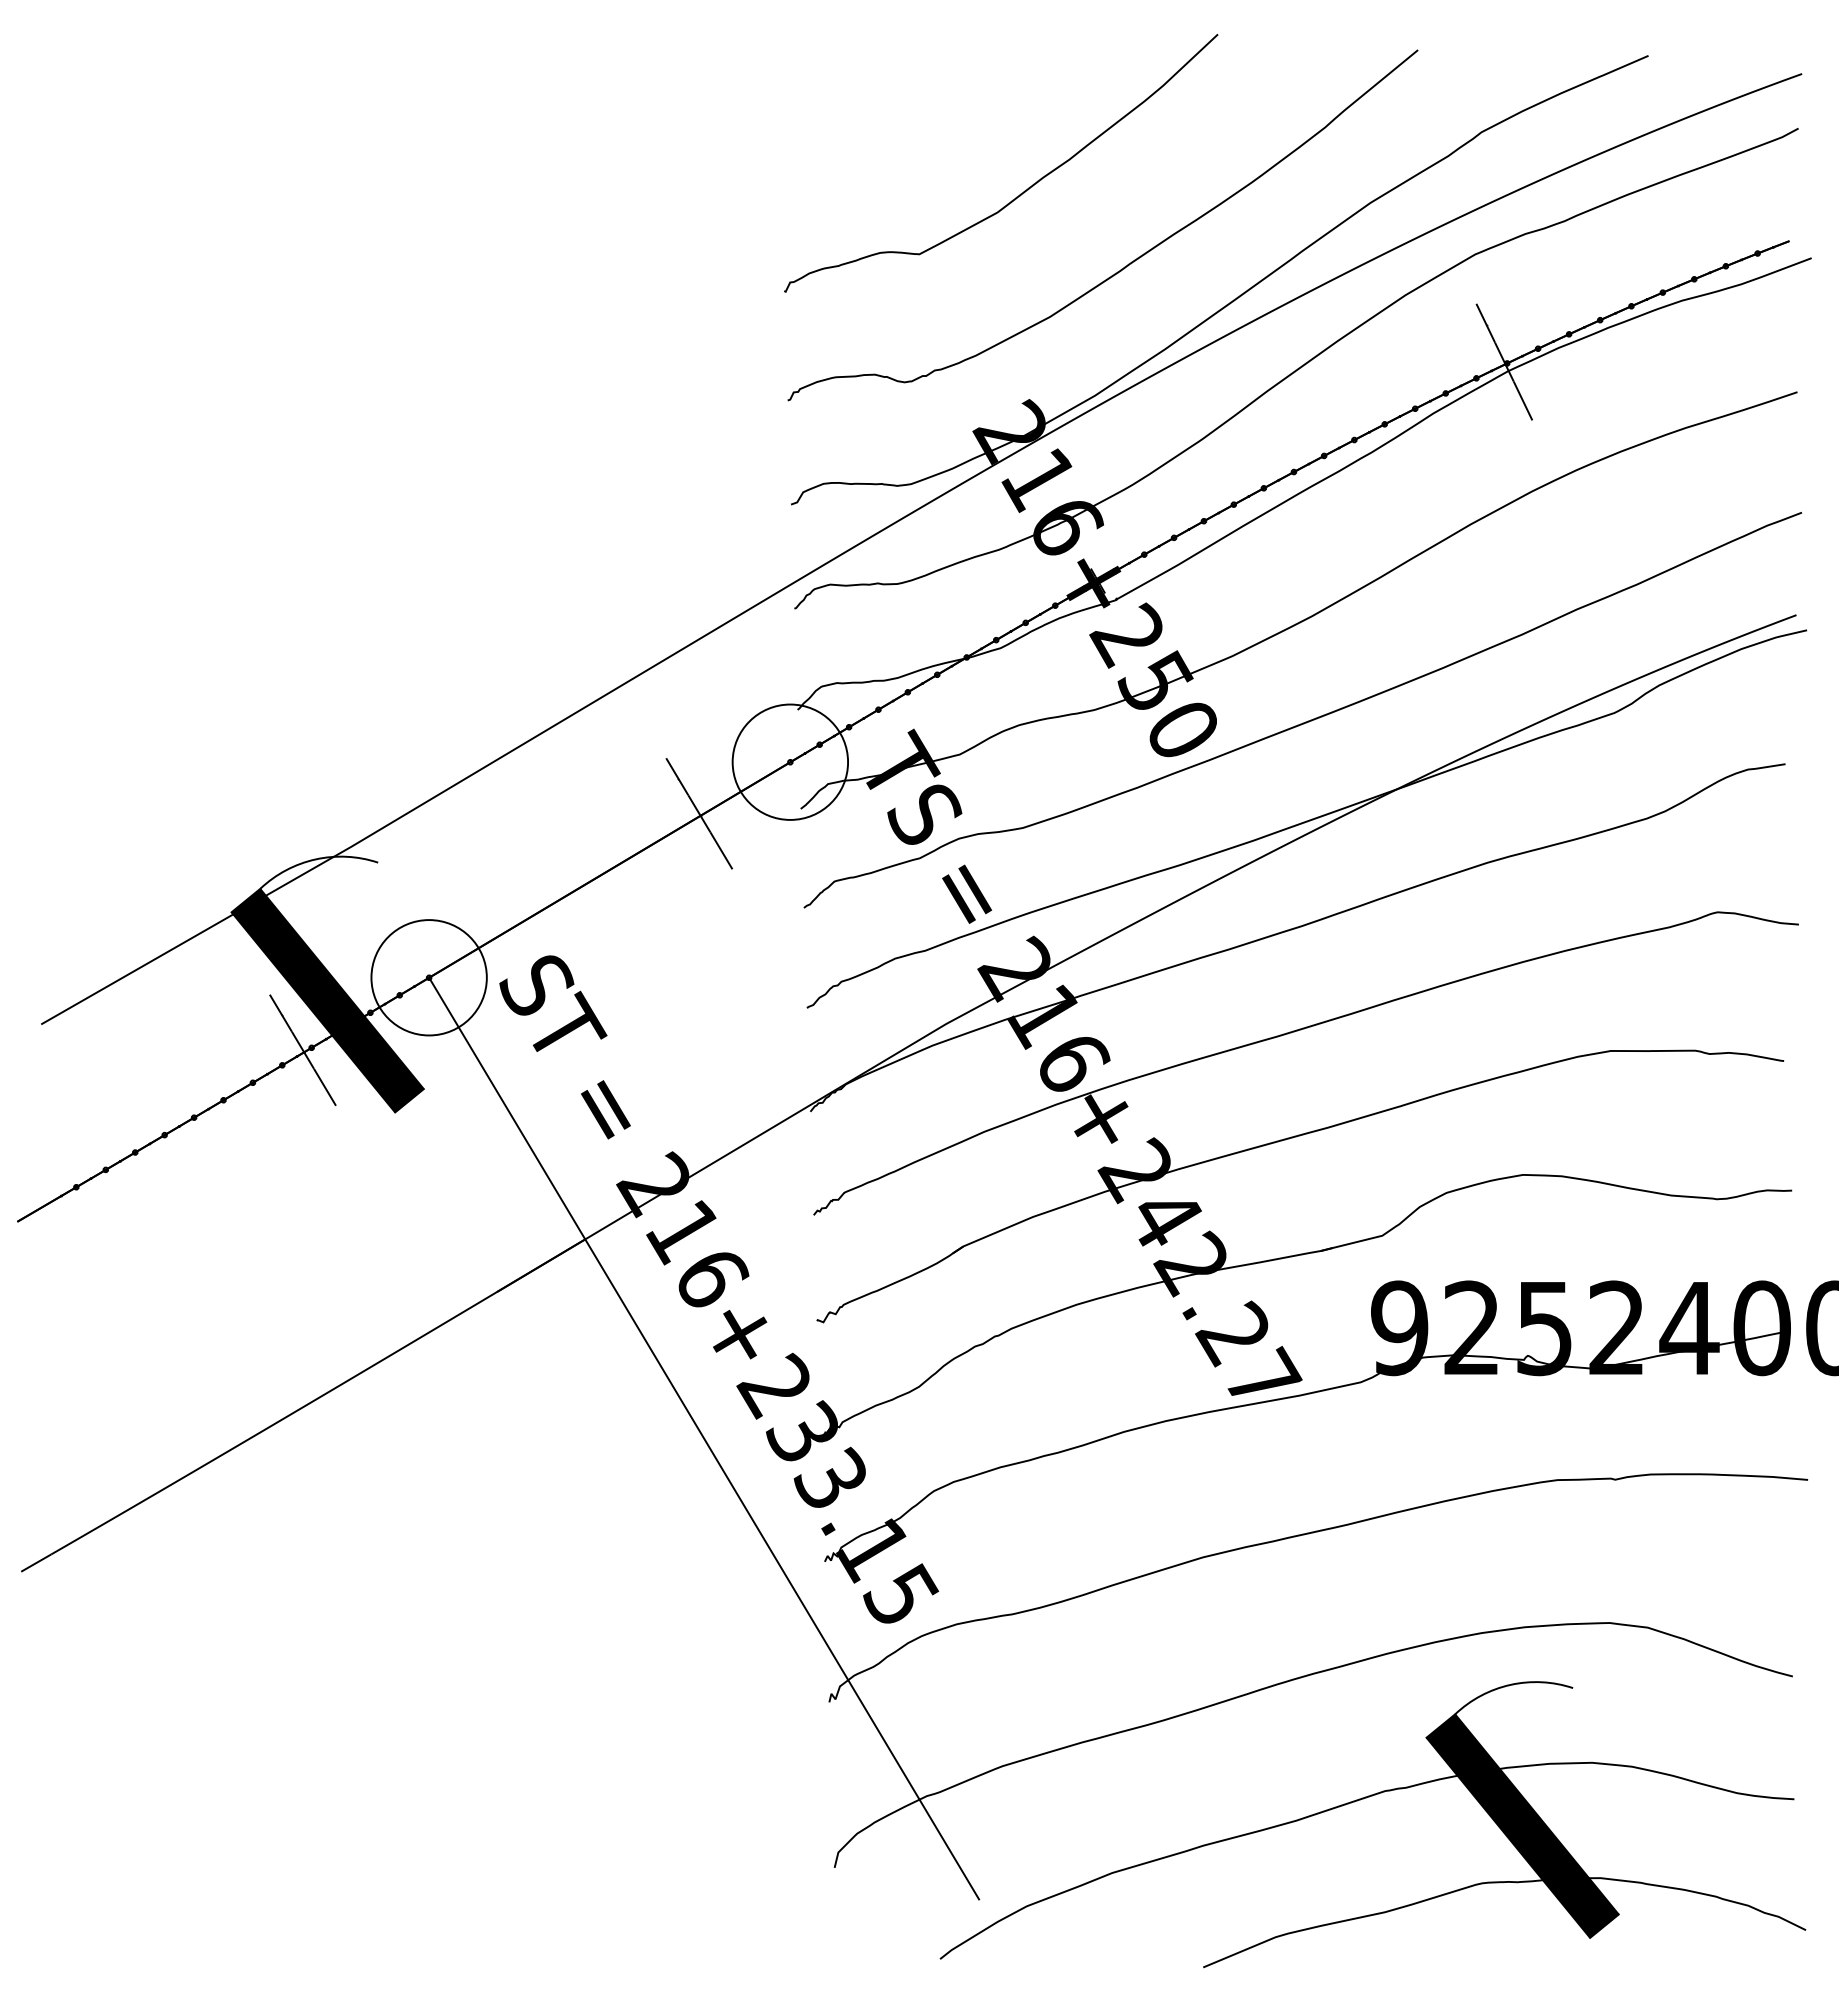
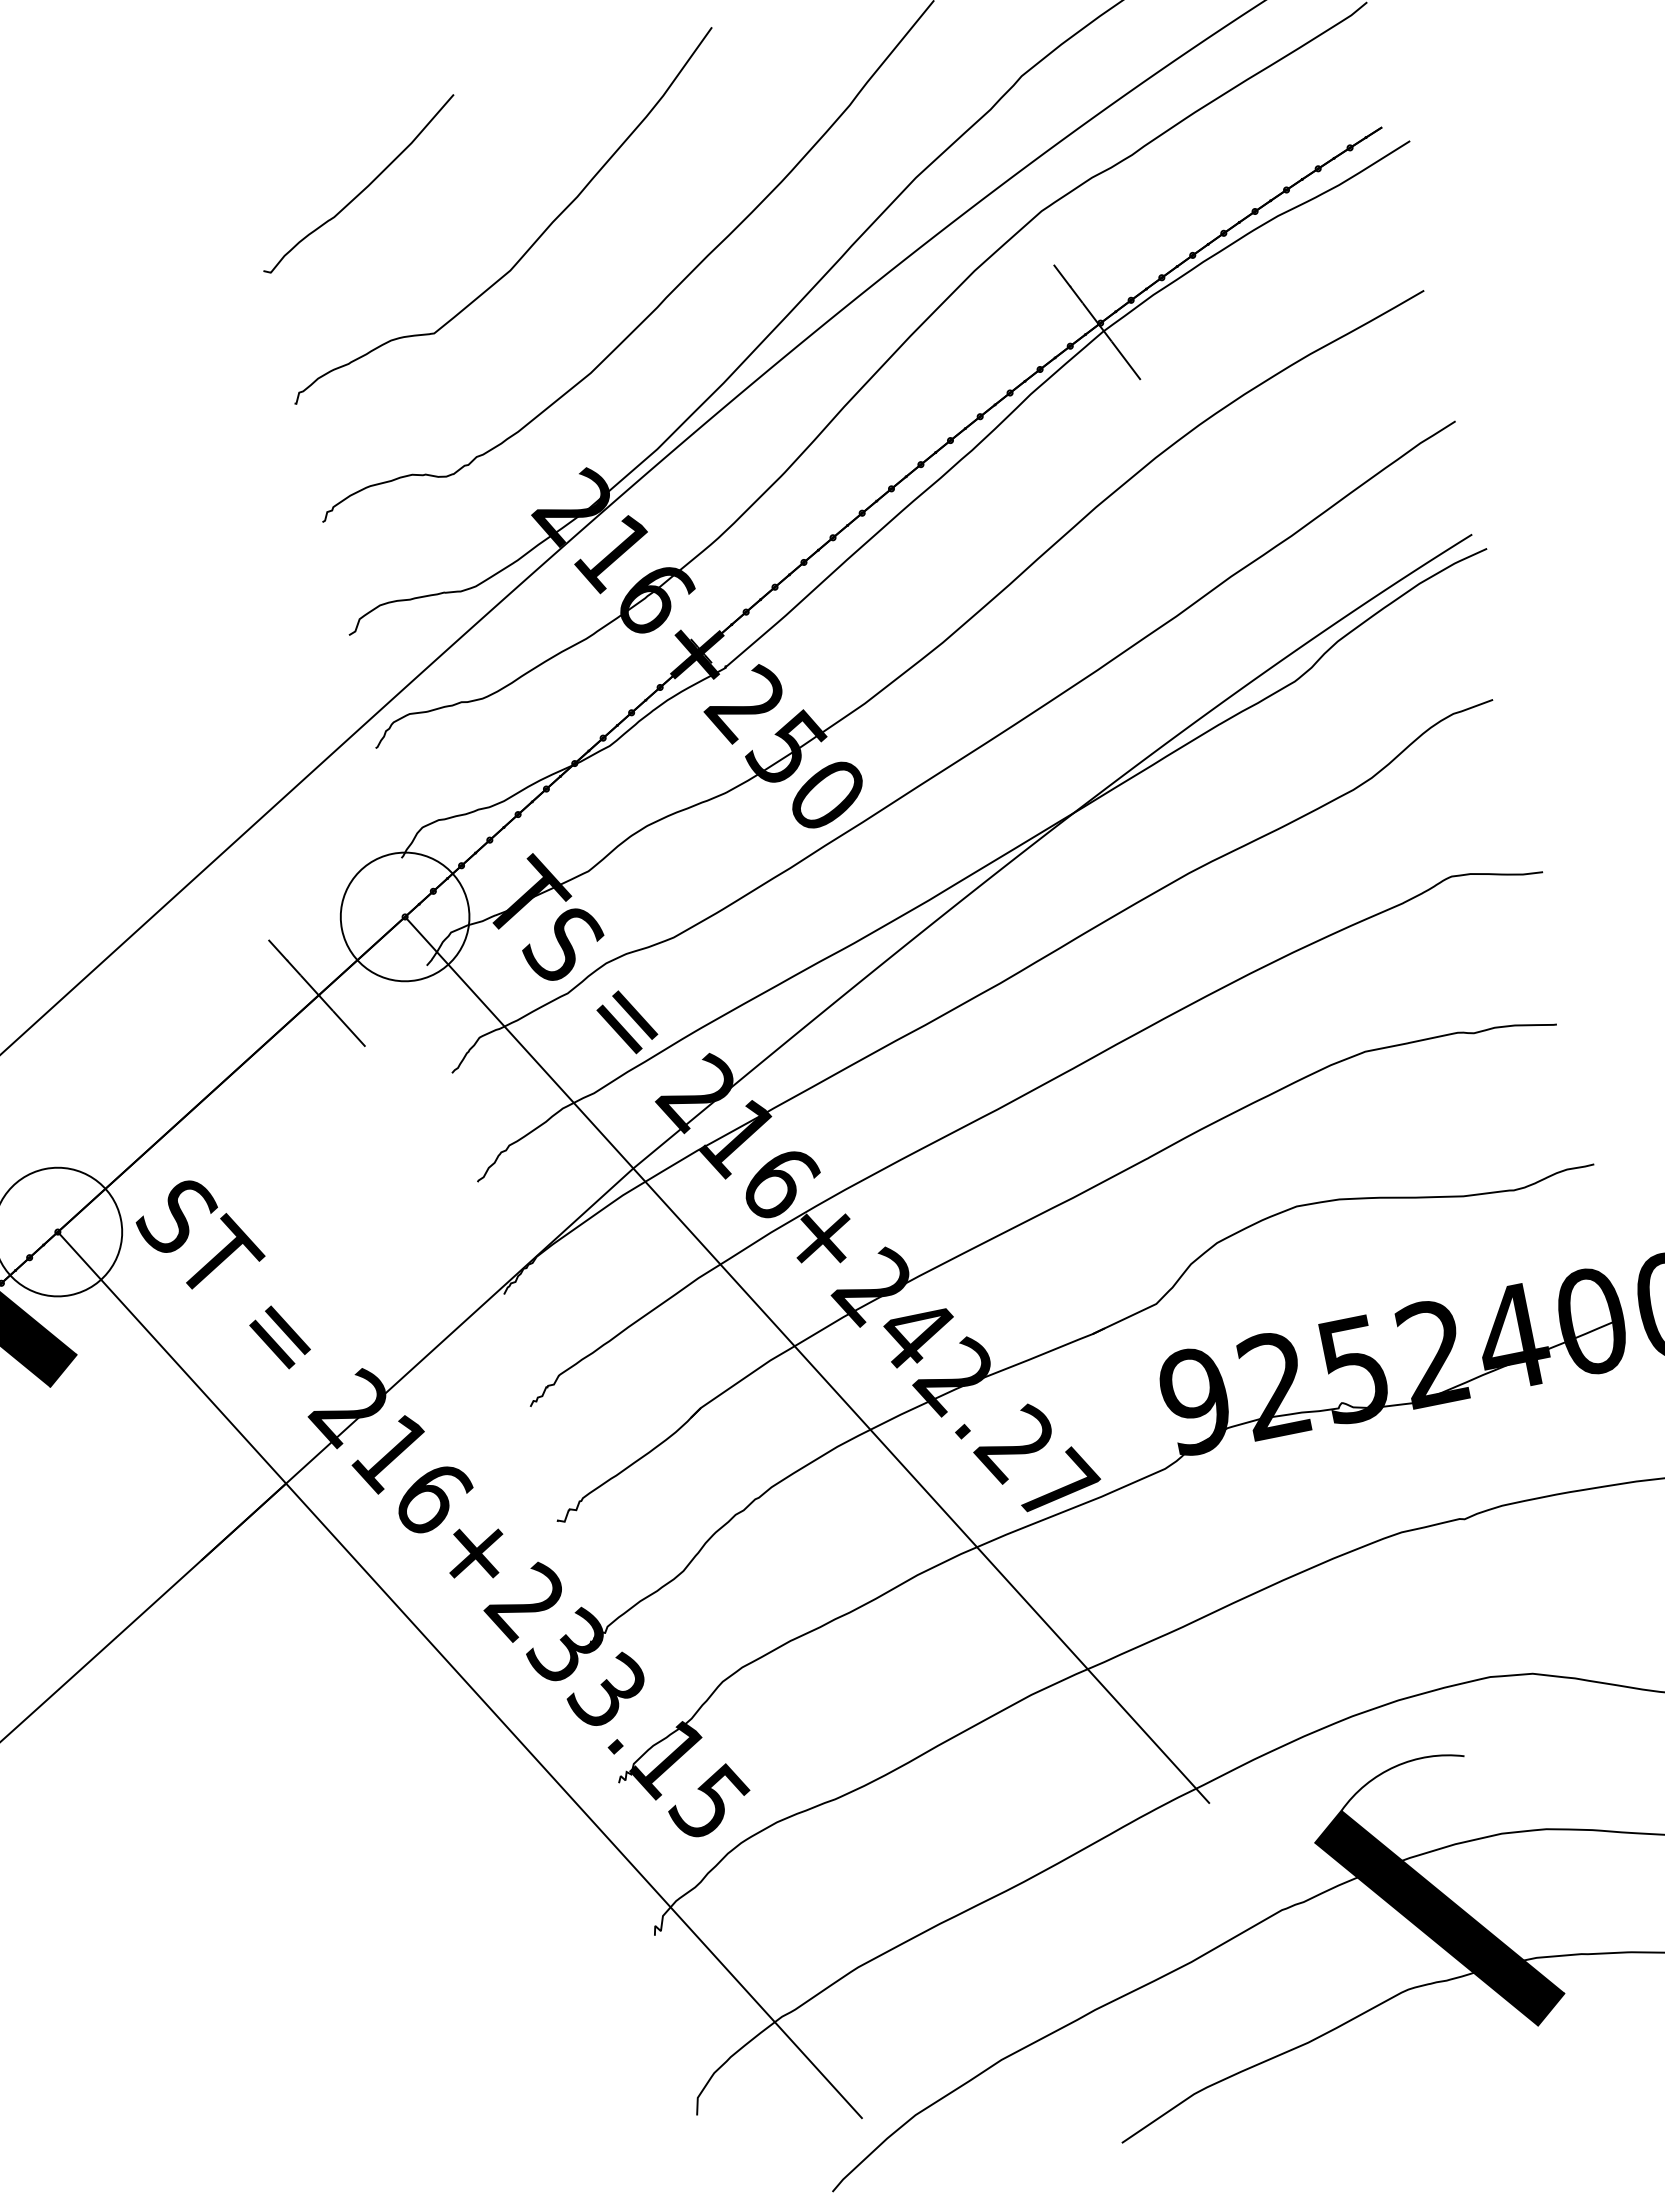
curve: (882, 114) -> (363, 188), added
line: (1065, 1222) -> (807, 1359), added

